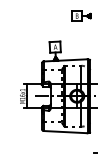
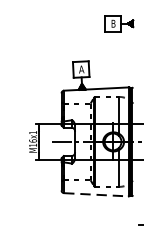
line: (65, 132) -> (96, 195), solid -> dashed

